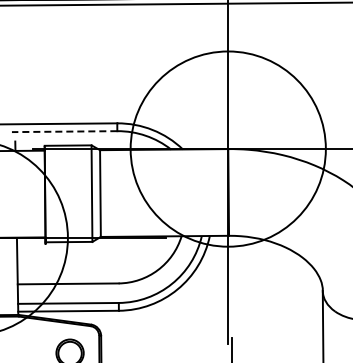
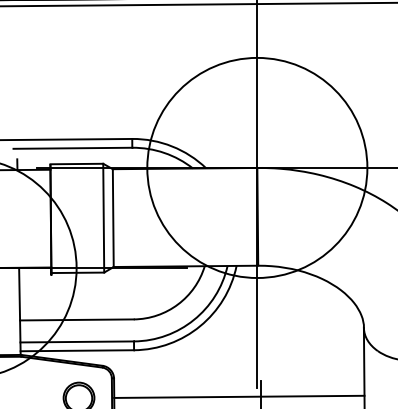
line: (64, 131) -> (72, 148), dashed -> solid
line: (212, 352) -> (239, 397), added

